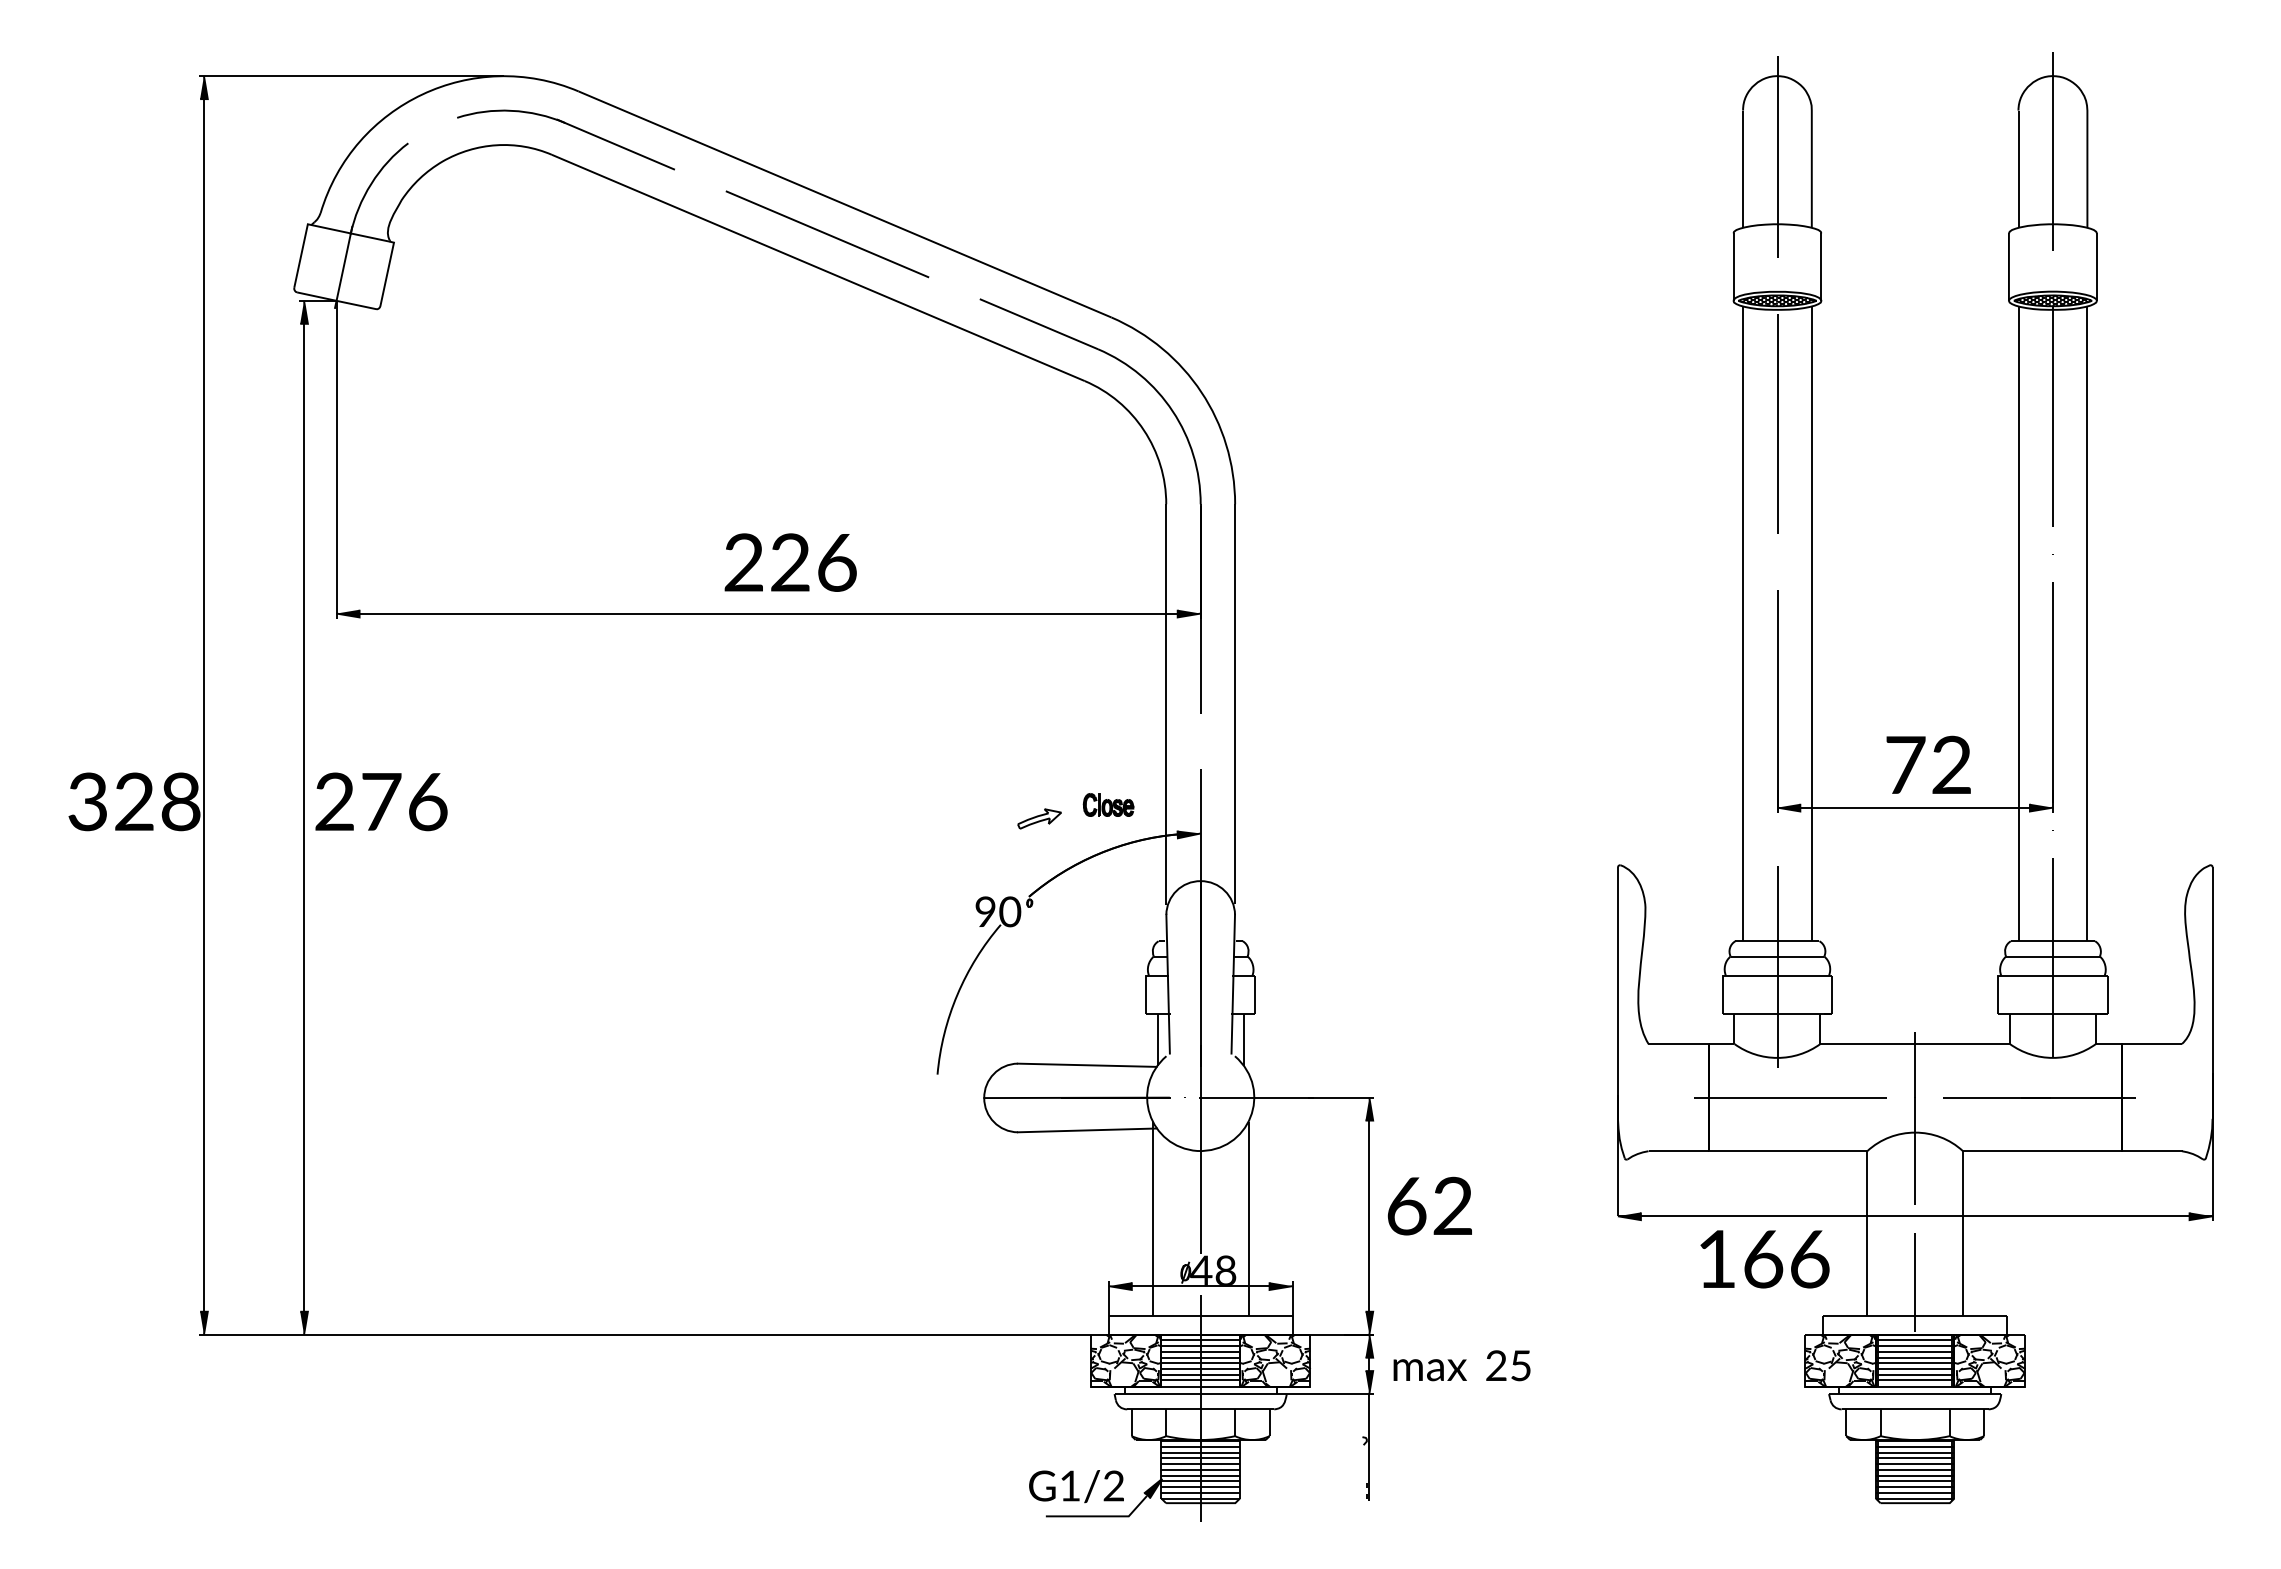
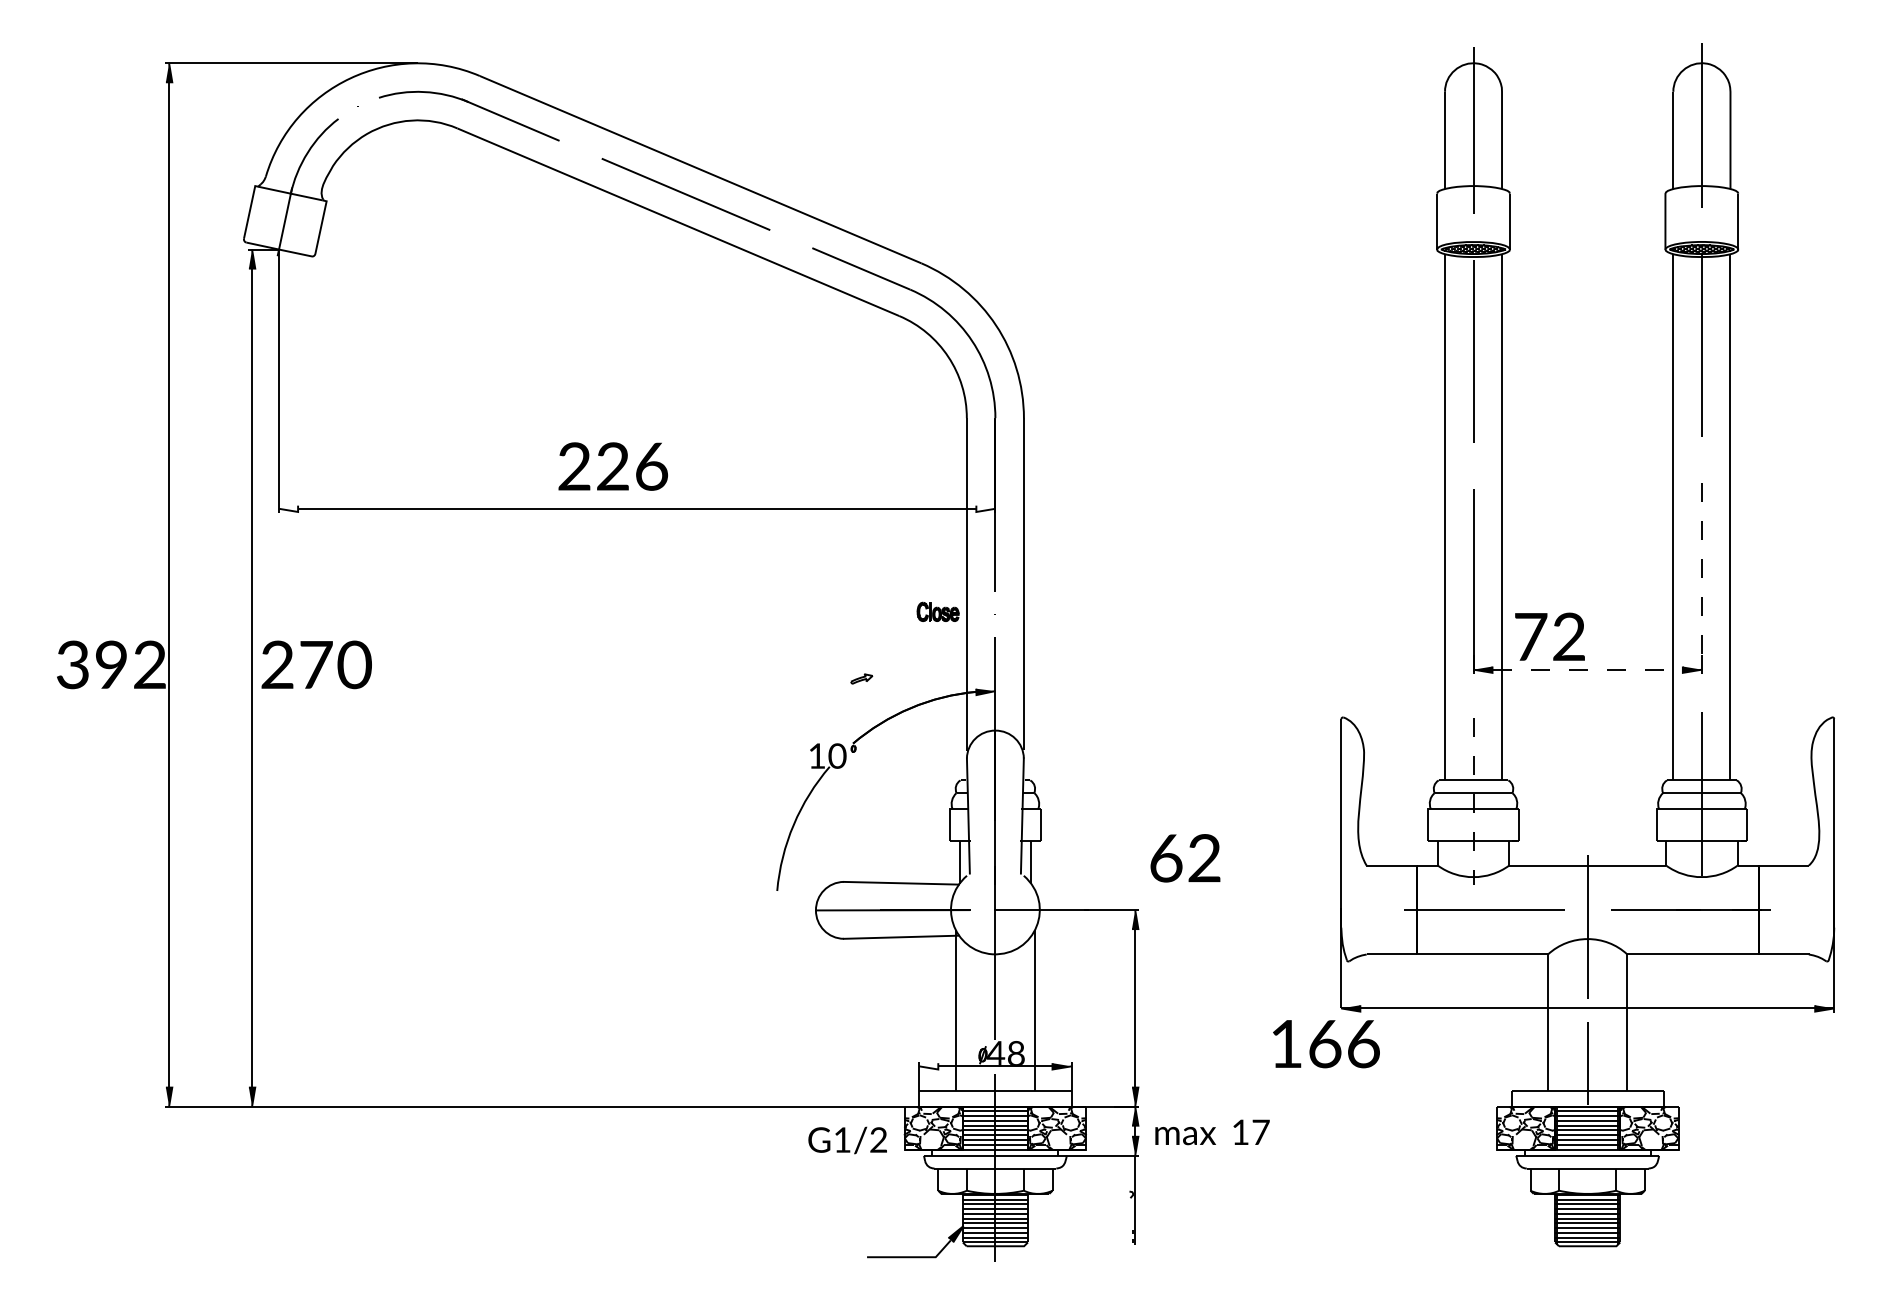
text: (790, 562) -> (613, 466), moved
fill: (347, 613) -> (288, 508), removed
fill: (1188, 613) -> (985, 508), removed
line: (2052, 693) -> (1701, 575), solid -> dashed
text: (1928, 764) -> (1549, 636), moved
text: (427, 801) -> (354, 664), 276 -> 270
text: (157, 802) -> (130, 665), 328 -> 392
part: (1108, 804) -> (938, 611), moved
line: (1915, 807) -> (1587, 669), solid -> dashed
part: (1039, 818) -> (861, 678), size x0.6
text: (985, 911) -> (817, 755), 90 -> 10
line: (1777, 967) -> (1473, 802), solid -> dashed
text: (1429, 1205) -> (1185, 857), moved
text: (1764, 1259) -> (1326, 1044), moved
fill: (1119, 1285) -> (928, 1065), removed
text: (1508, 1365) -> (1250, 1132), 25 -> 17
text: (1076, 1486) -> (847, 1140), moved

